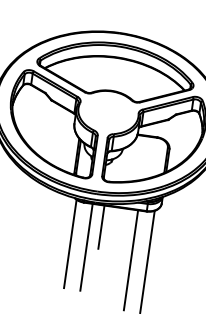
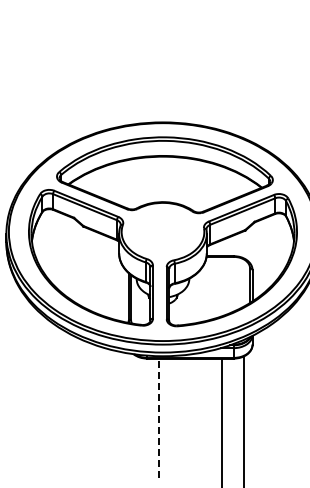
line: (101, 227) -> (175, 388), removed
line: (70, 243) -> (136, 416), removed
line: (86, 247) -> (159, 418), solid -> dashed

